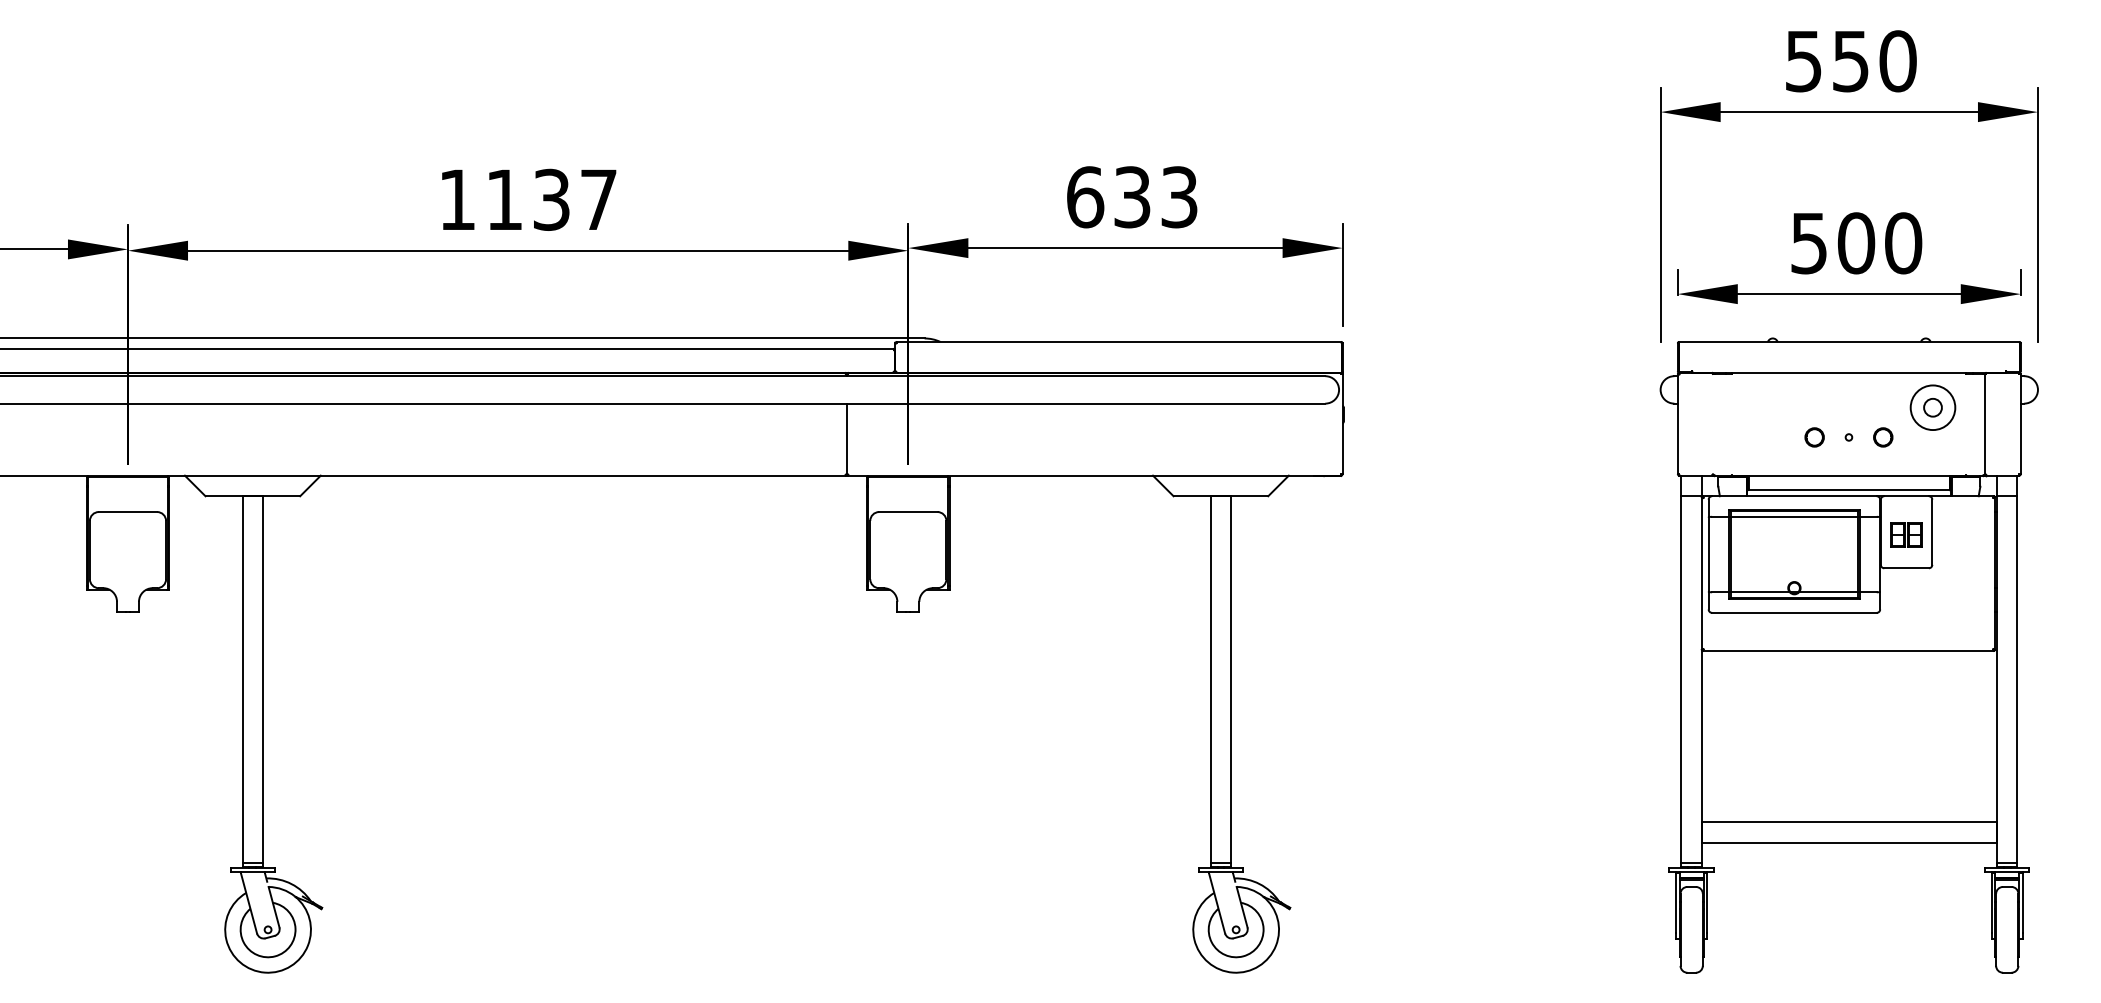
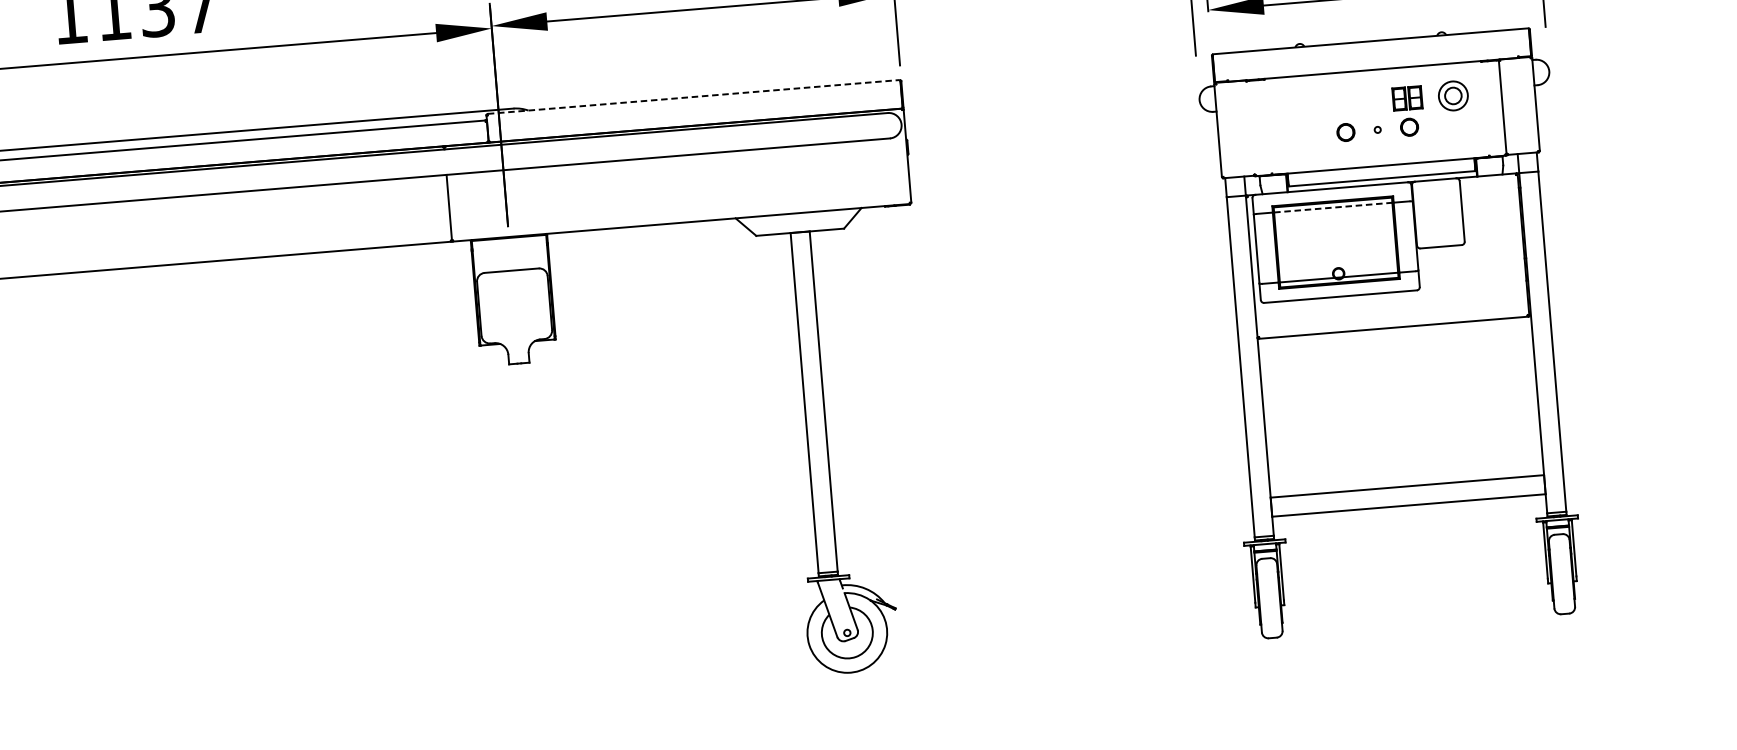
line: (1119, 341) -> (694, 96), solid -> dashed
circle: (1932, 407) -> (1452, 95), size x0.7
line: (1794, 516) -> (1333, 207), solid -> dashed
part: (1906, 534) -> (1407, 97), moved

